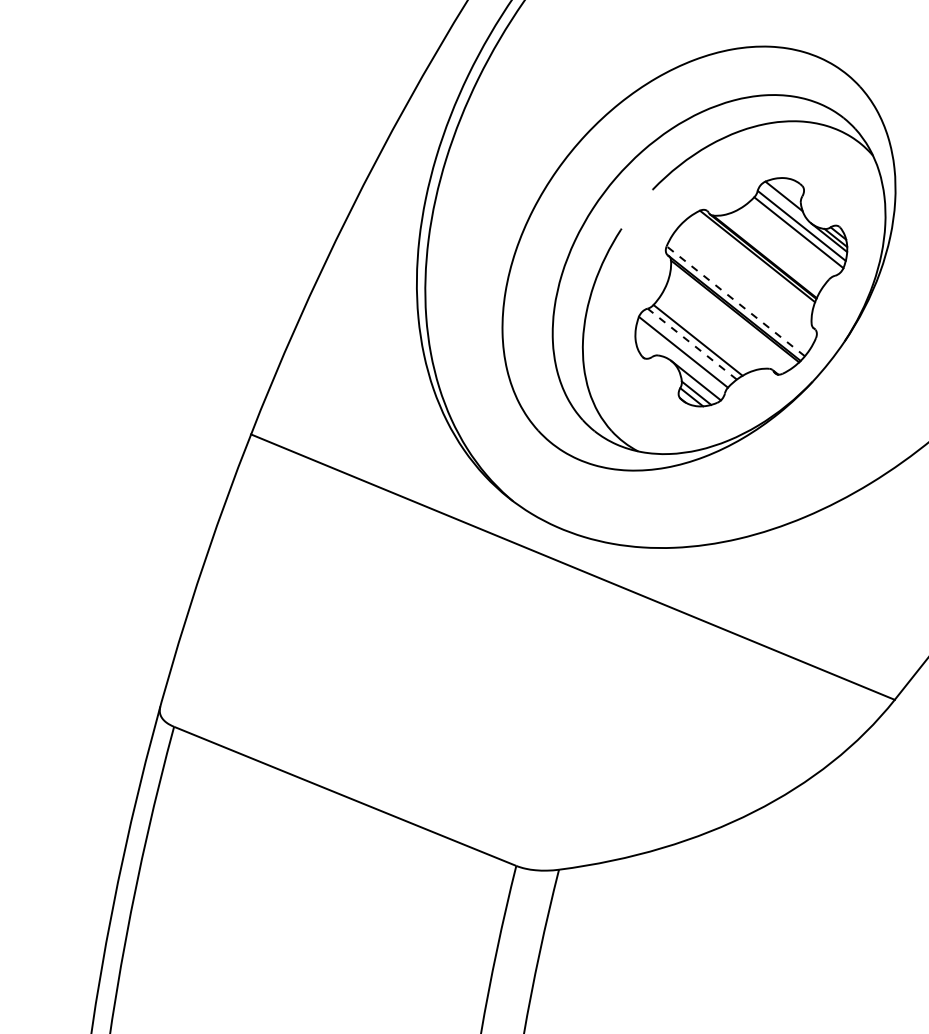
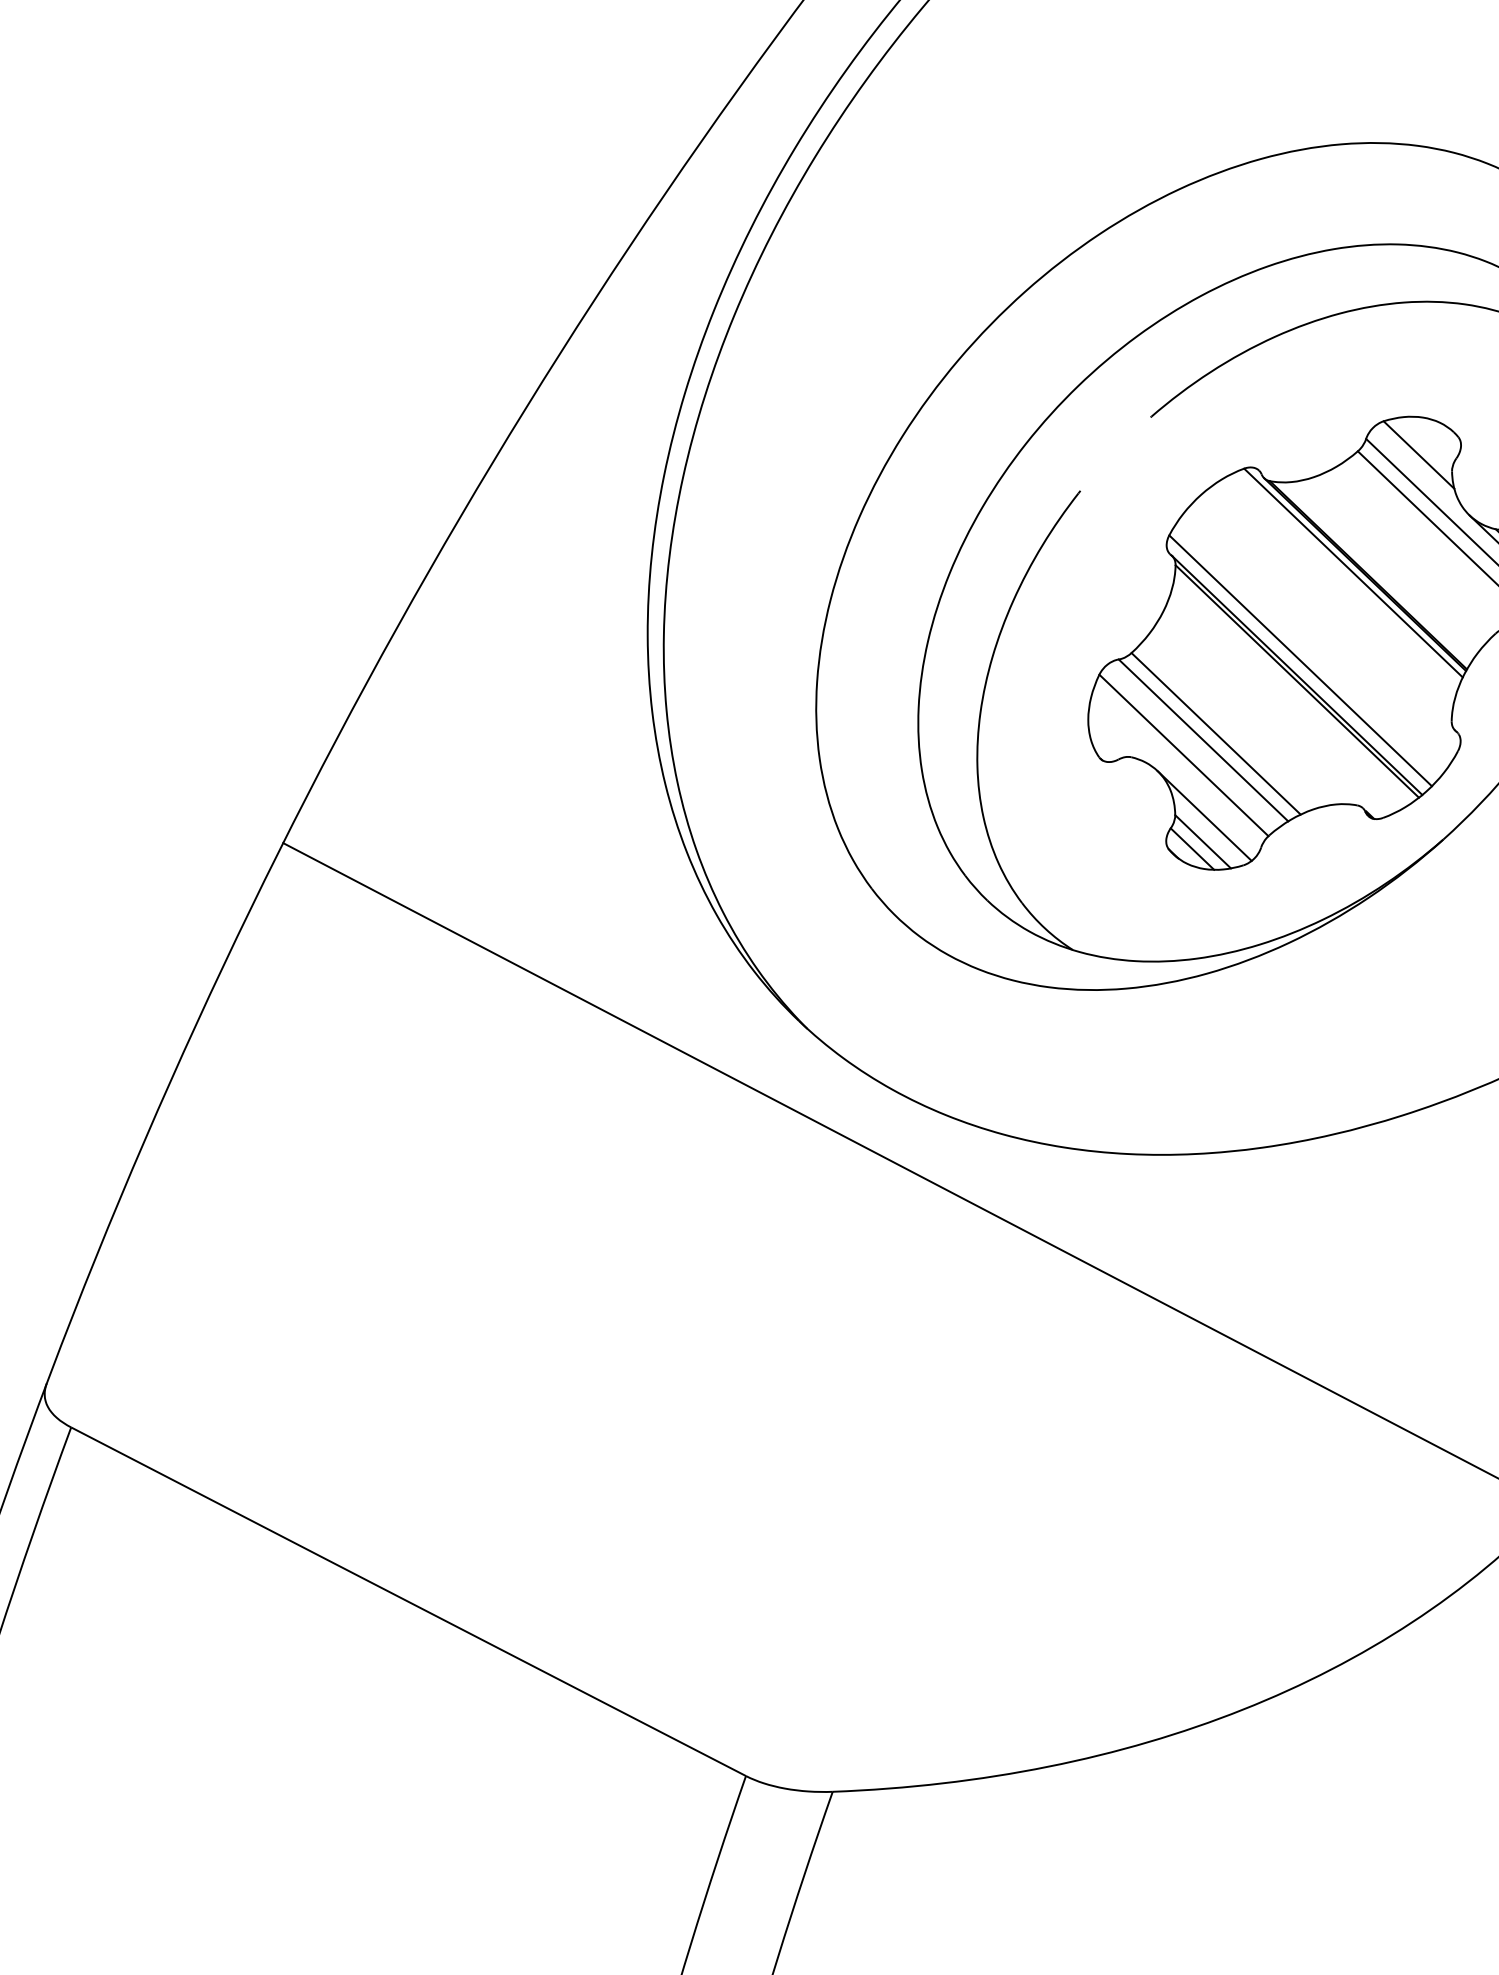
line: (735, 301) -> (1299, 661), dashed -> solid
line: (691, 343) -> (1202, 738), dashed -> solid

